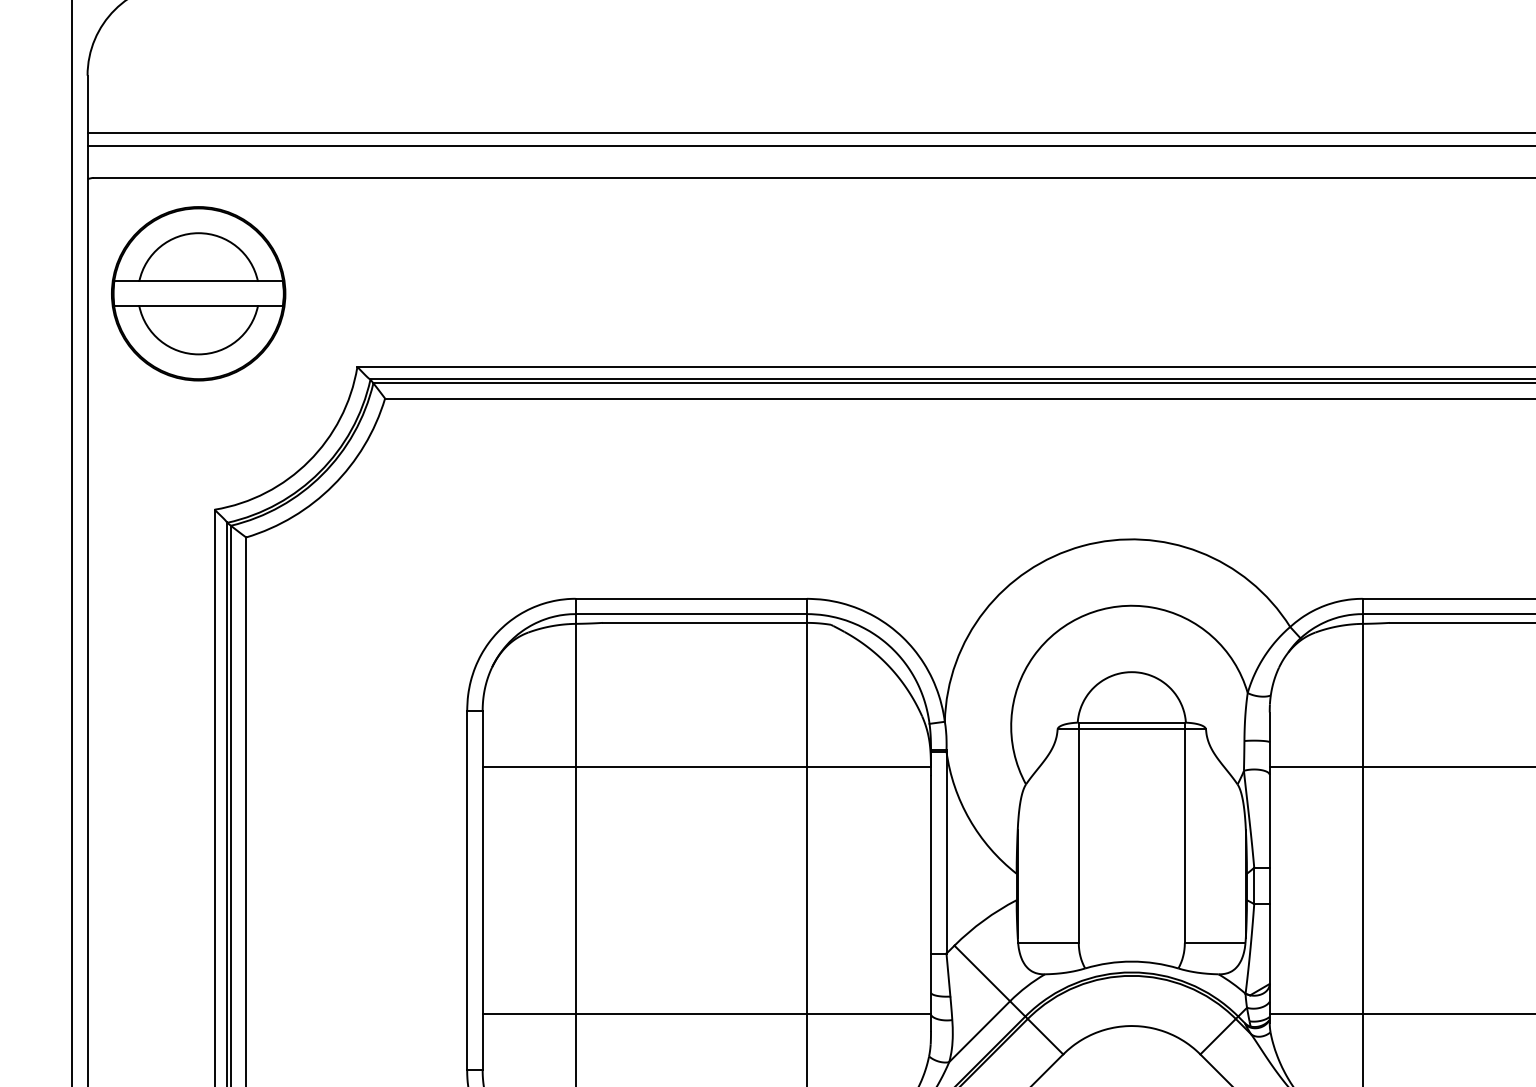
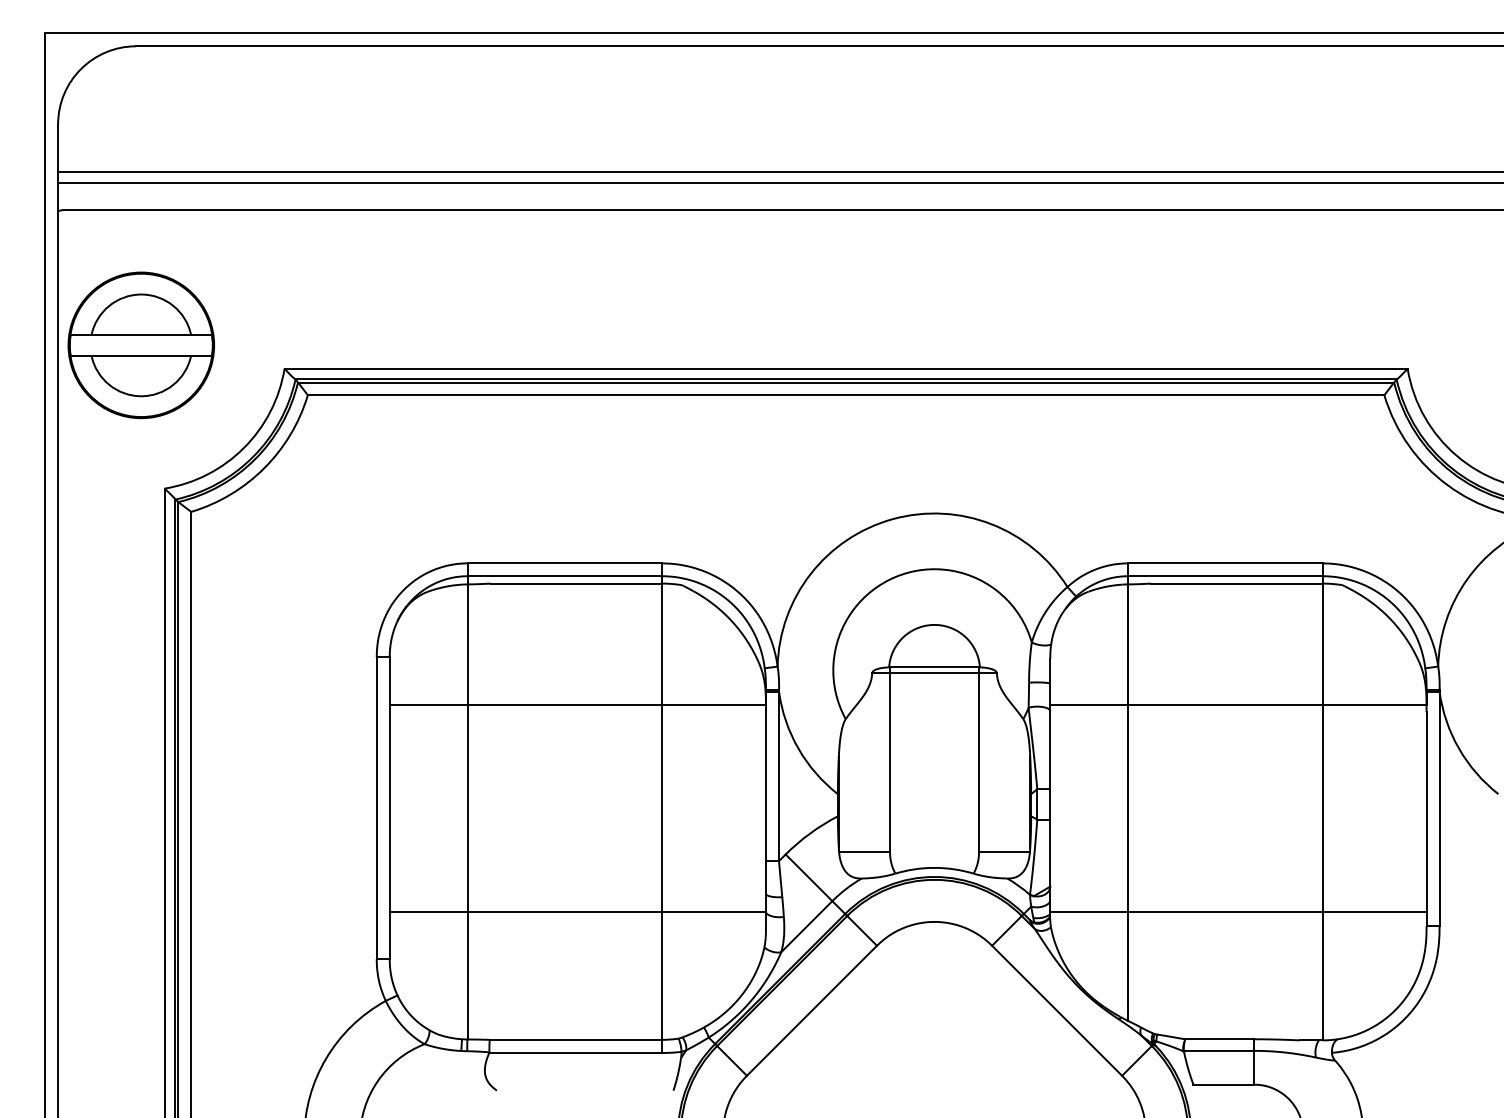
part: (197, 293) -> (140, 345), moved

